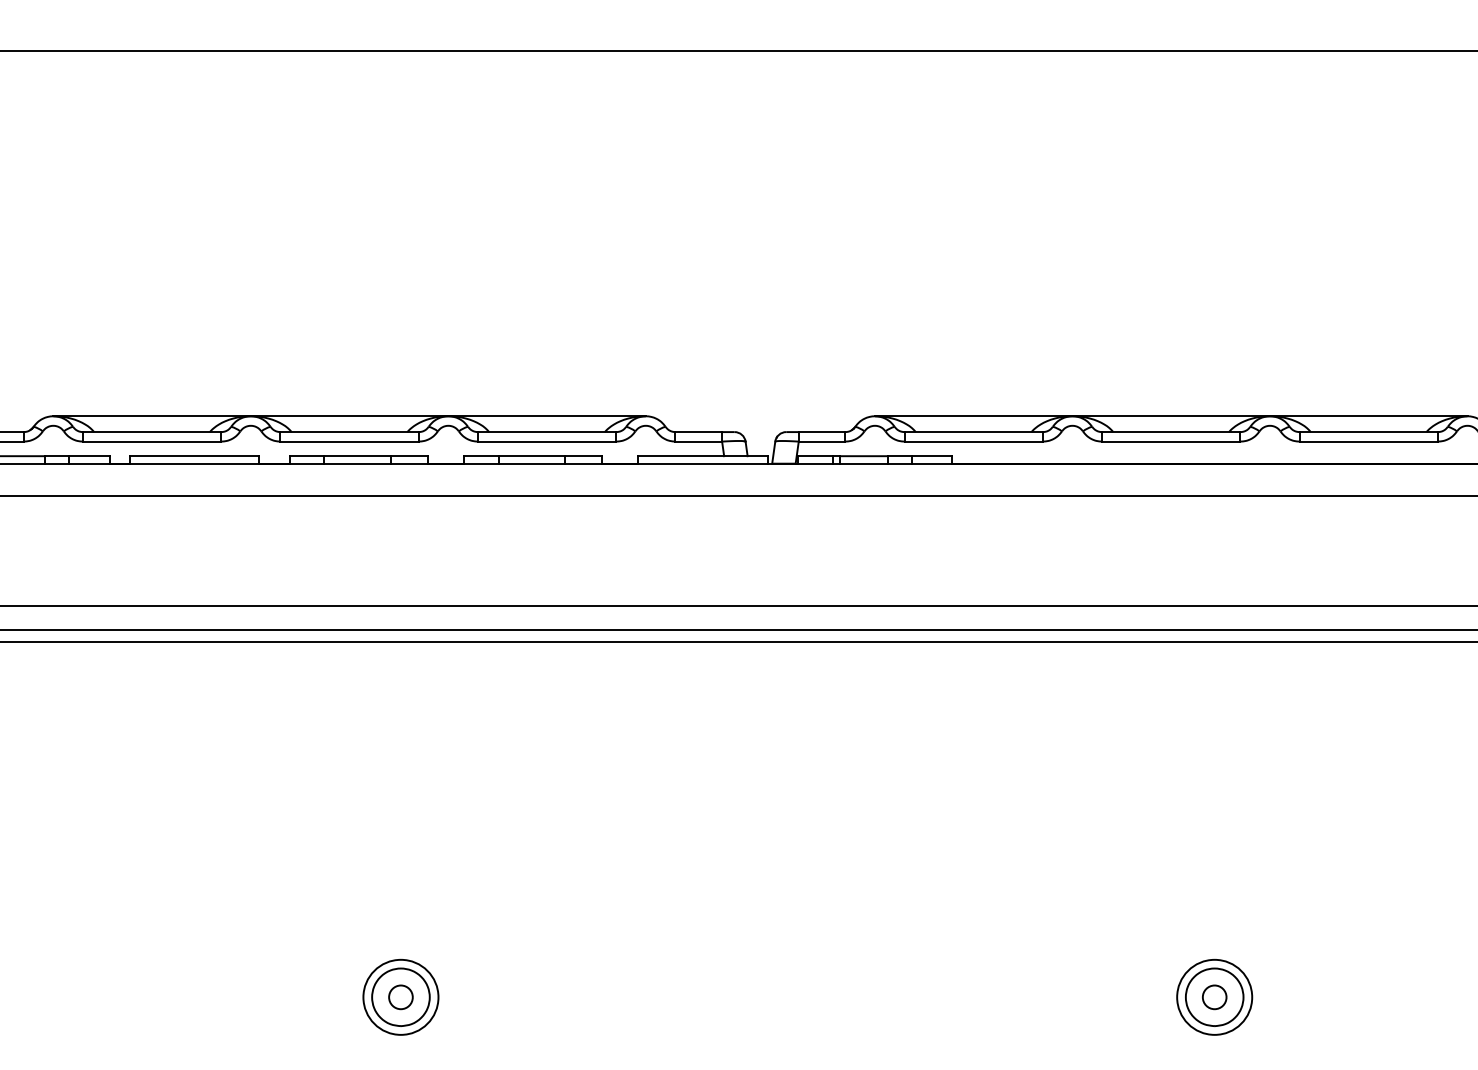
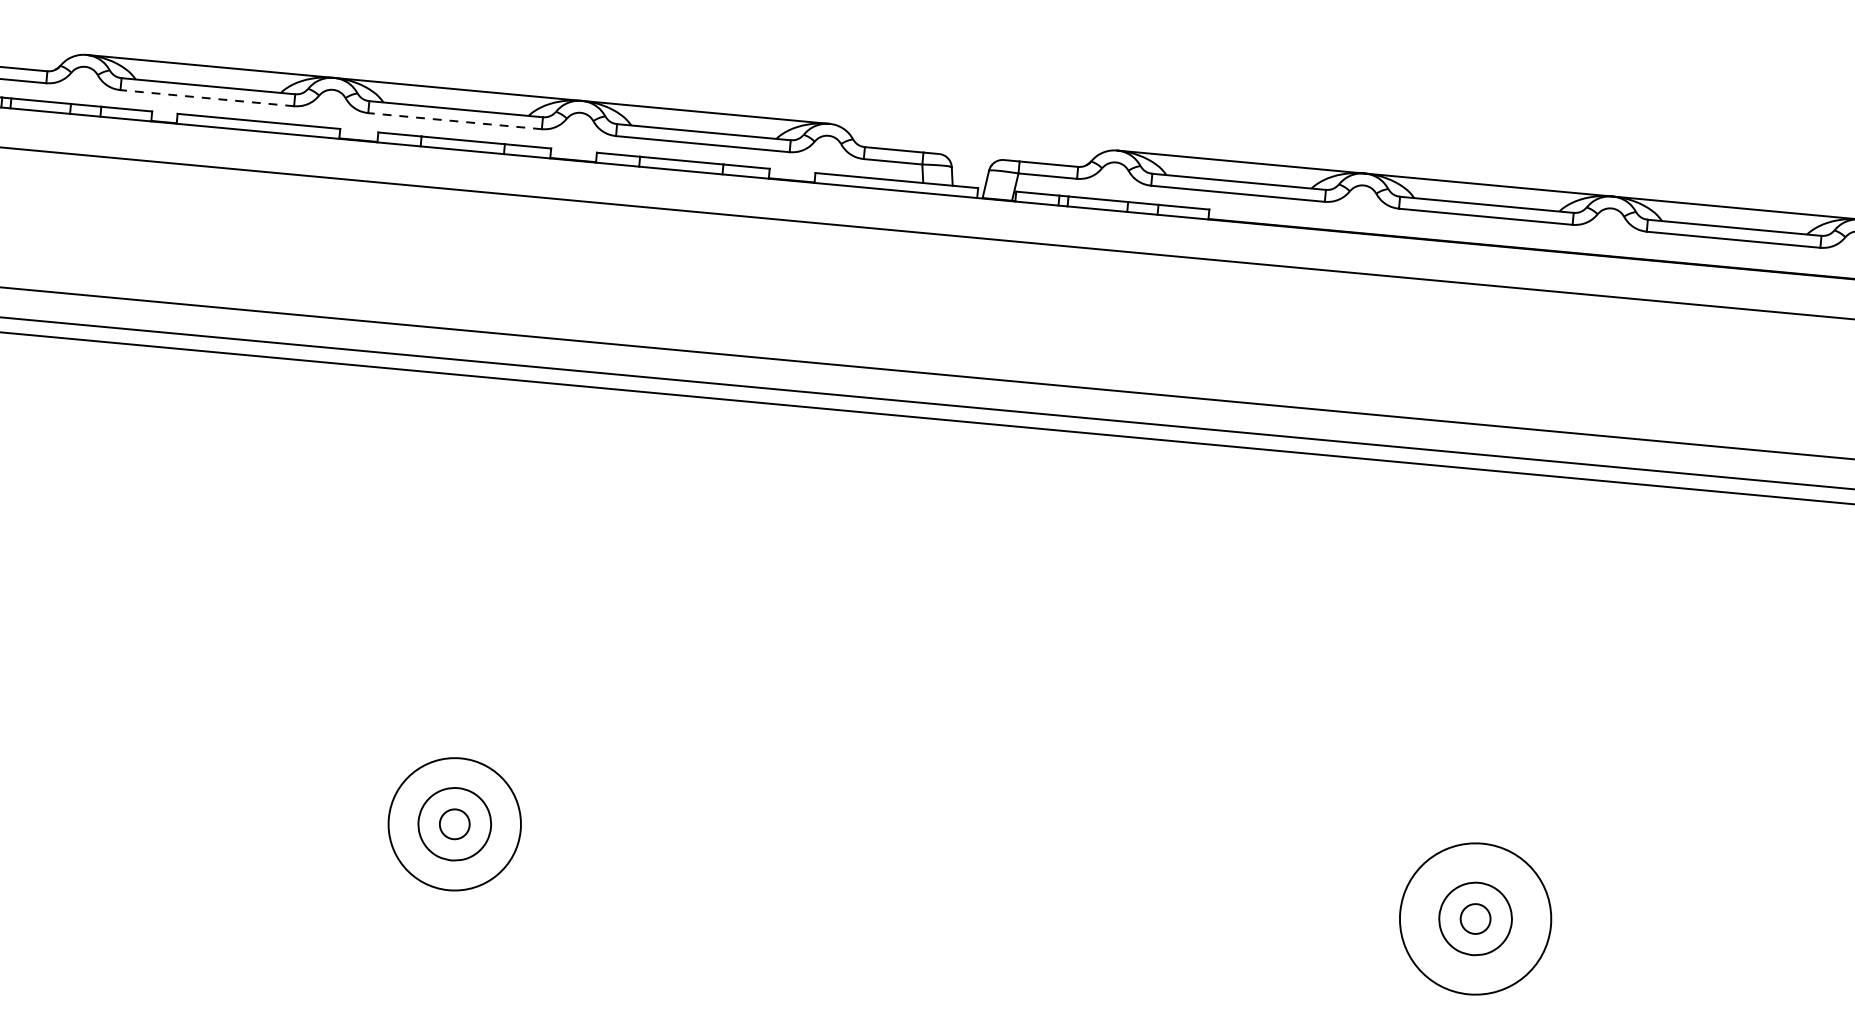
line: (151, 441) -> (206, 97), solid -> dashed
line: (349, 441) -> (454, 121), solid -> dashed
circle: (400, 996) -> (454, 823), size x1.4
circle: (1214, 996) -> (1475, 917), size x1.6

